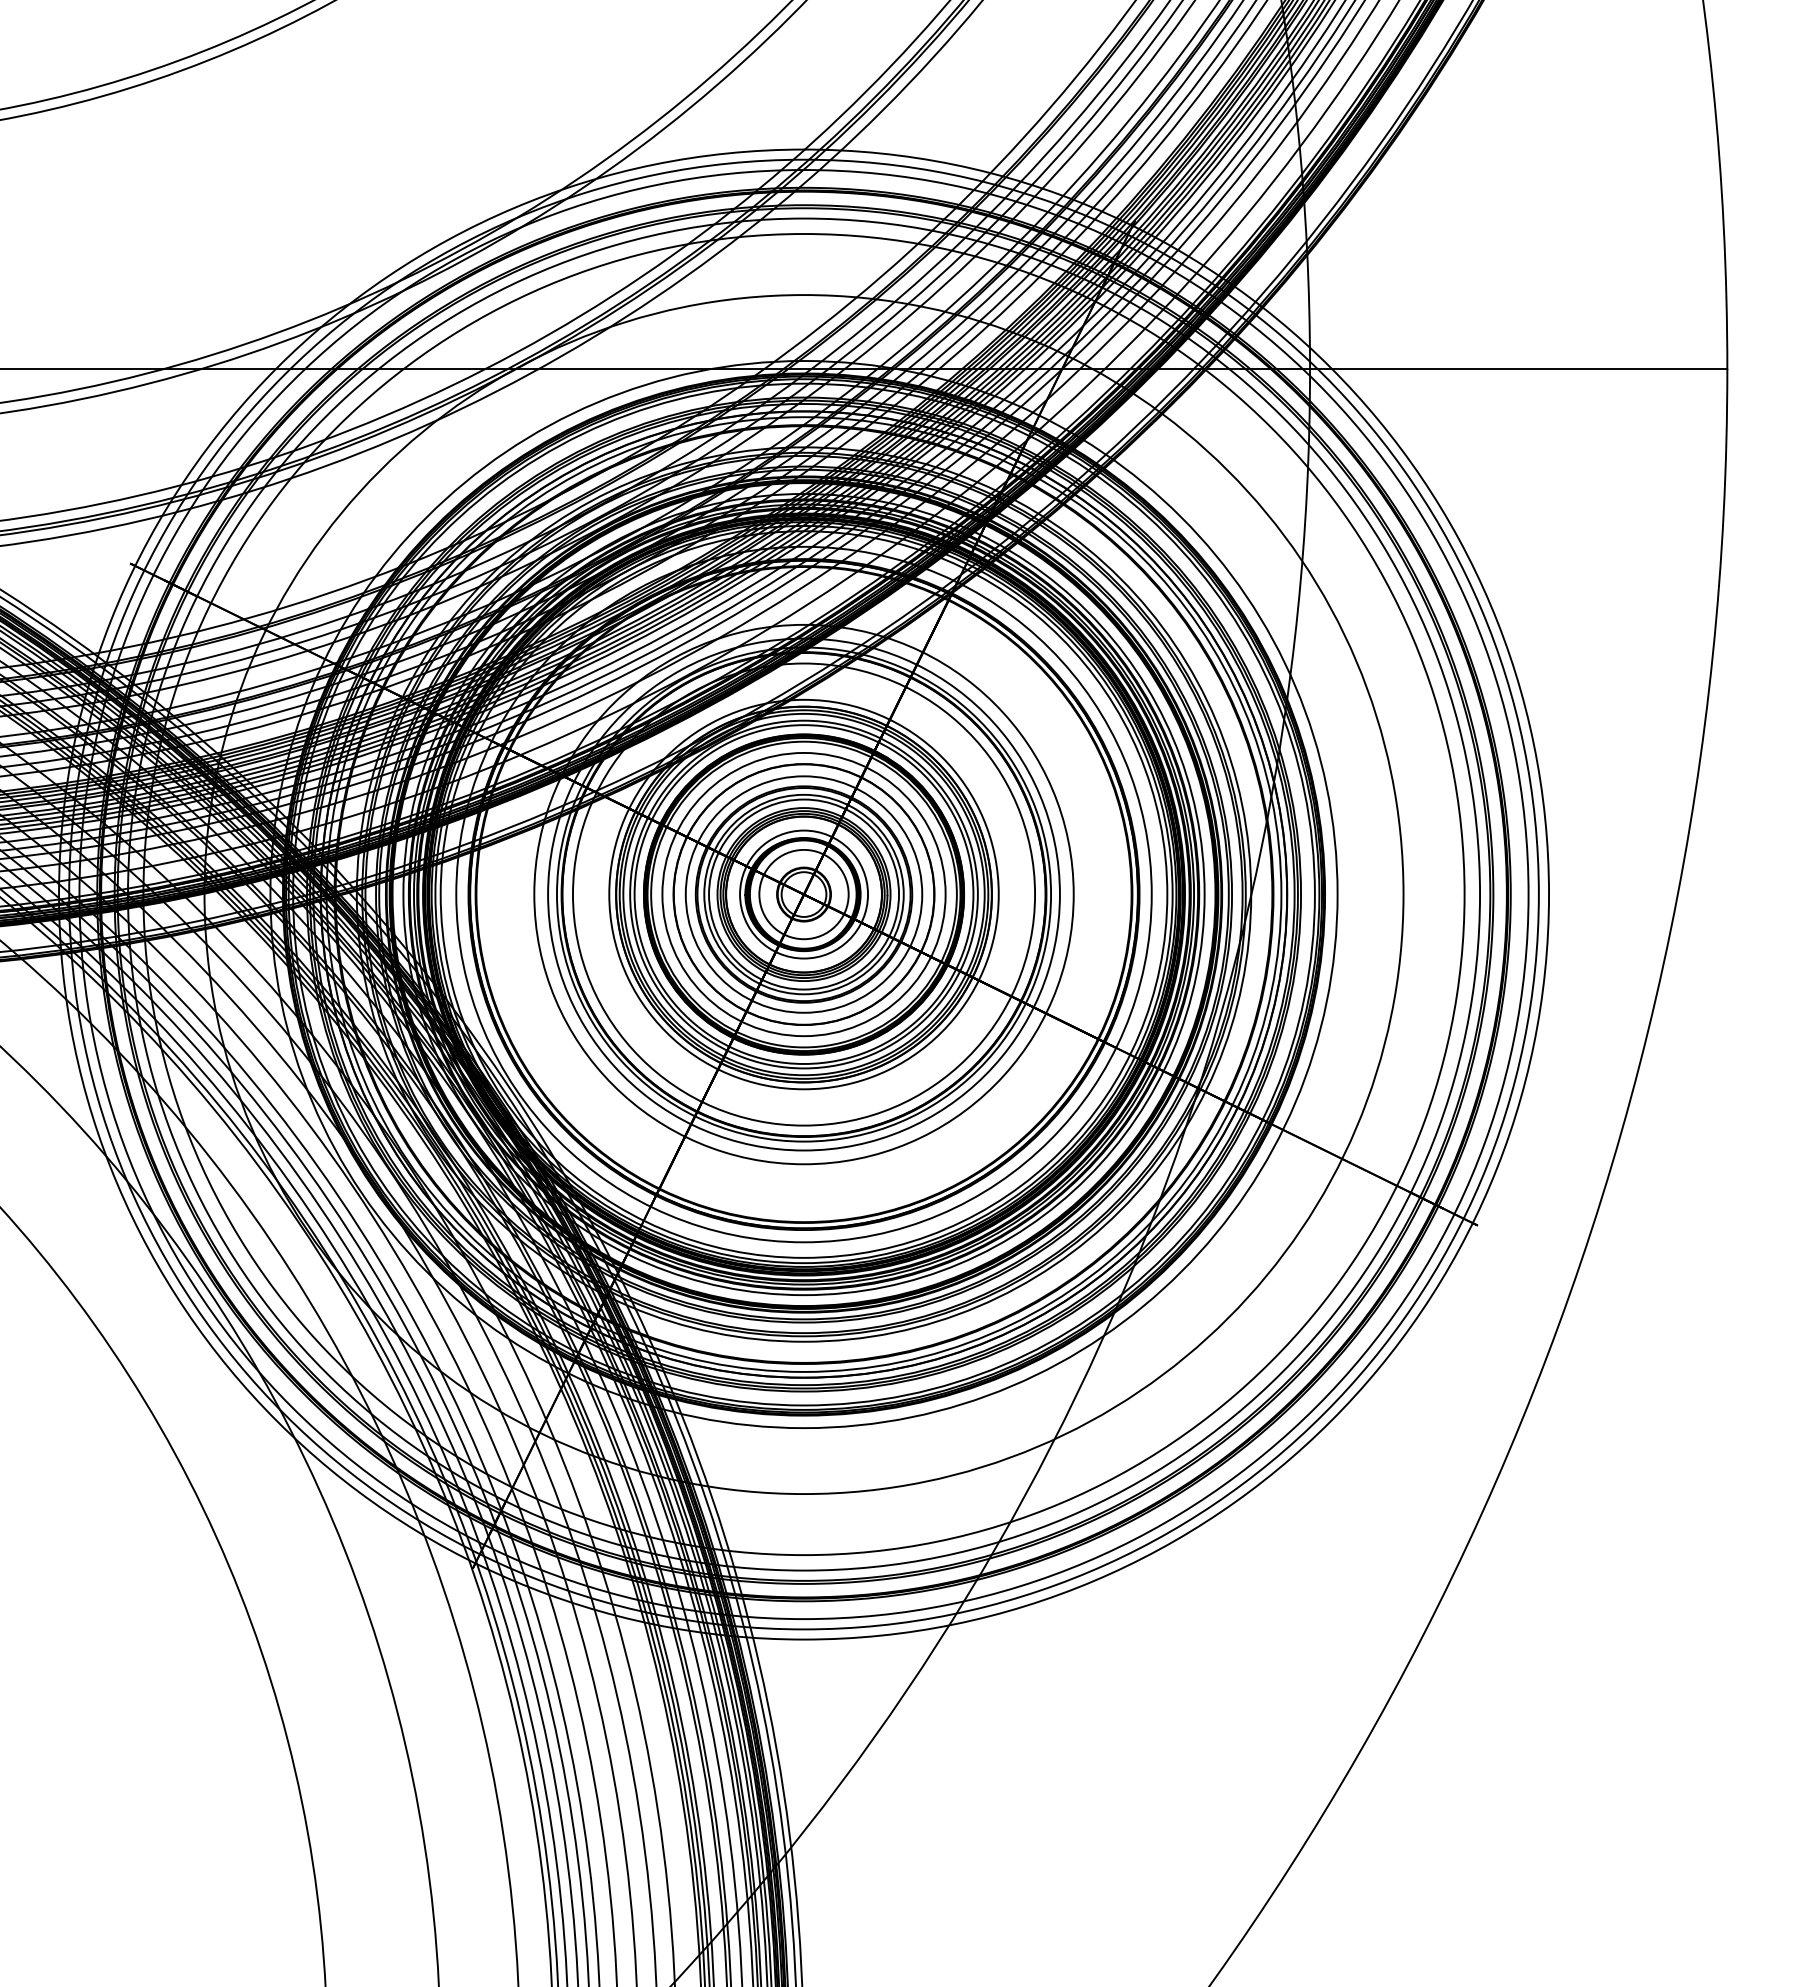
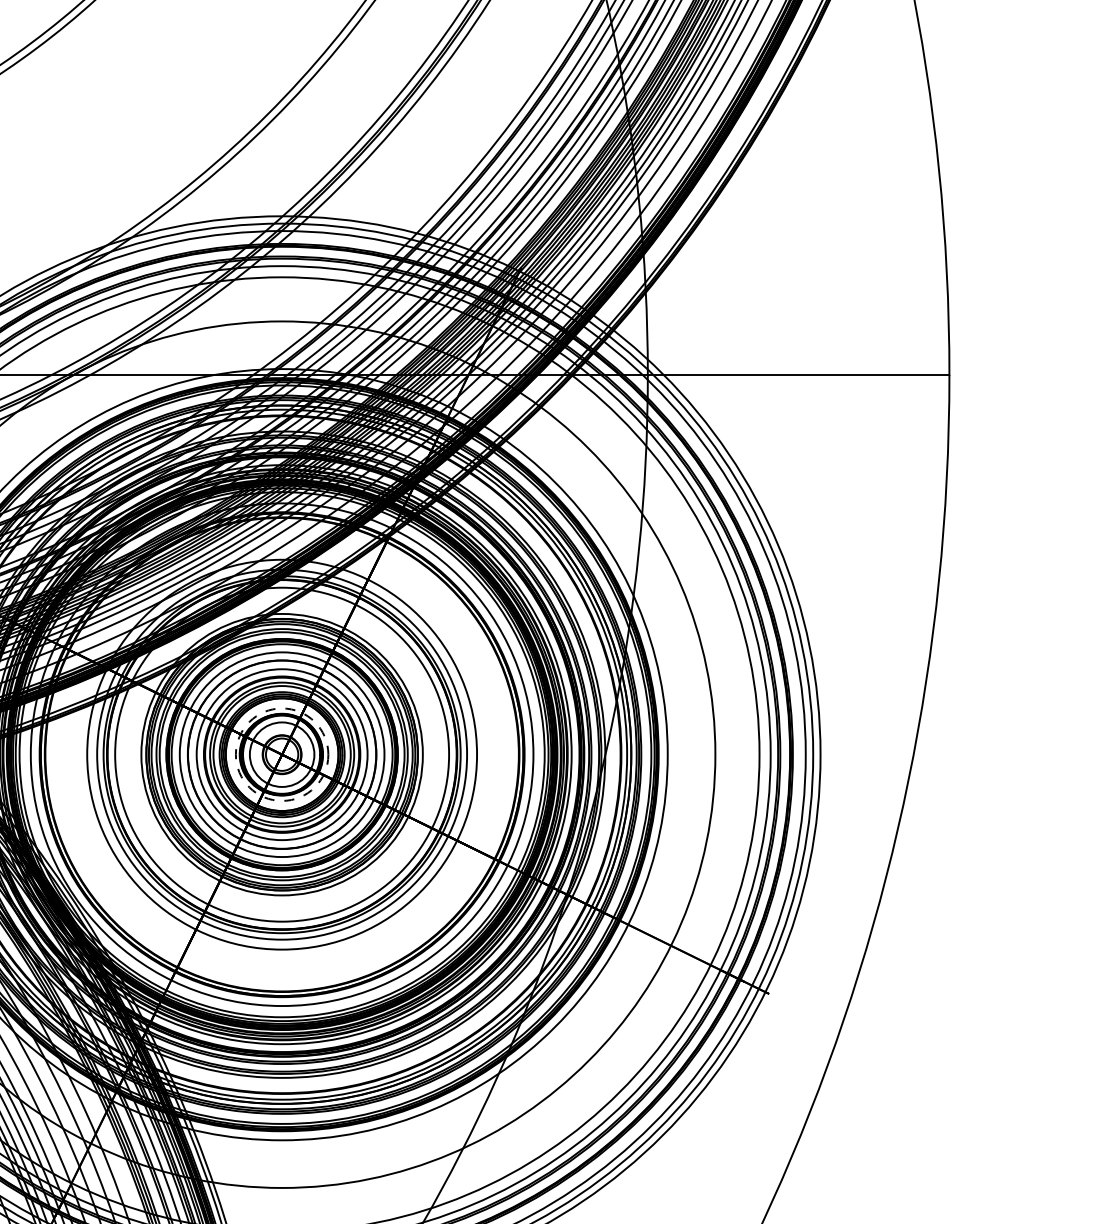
circle: (804, 894) -> (282, 754), solid -> dashed

